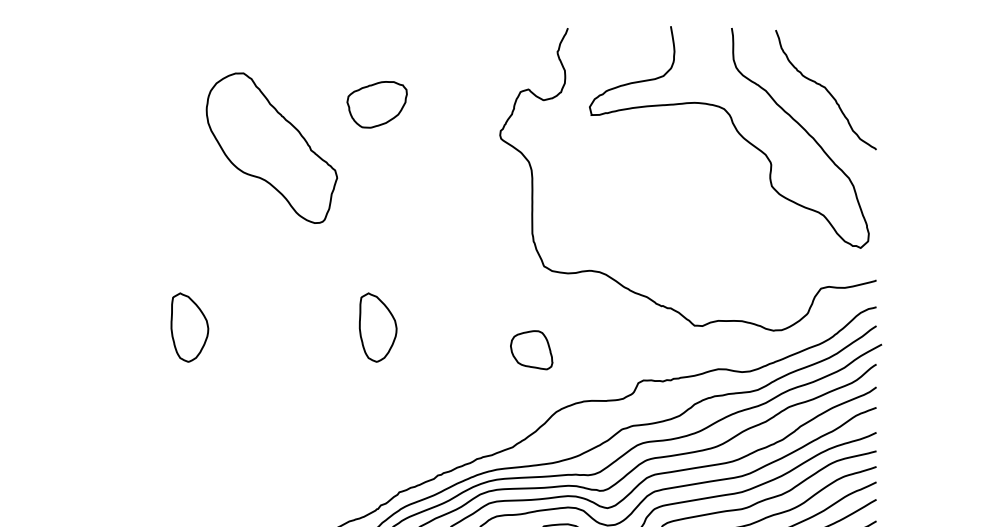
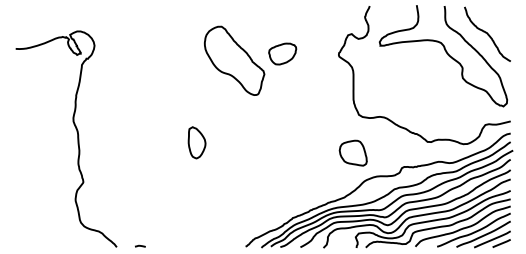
part: (376, 103) -> (282, 53), moved
part: (376, 326) -> (282, 142), removed
part: (530, 348) -> (352, 152), size x1.43

